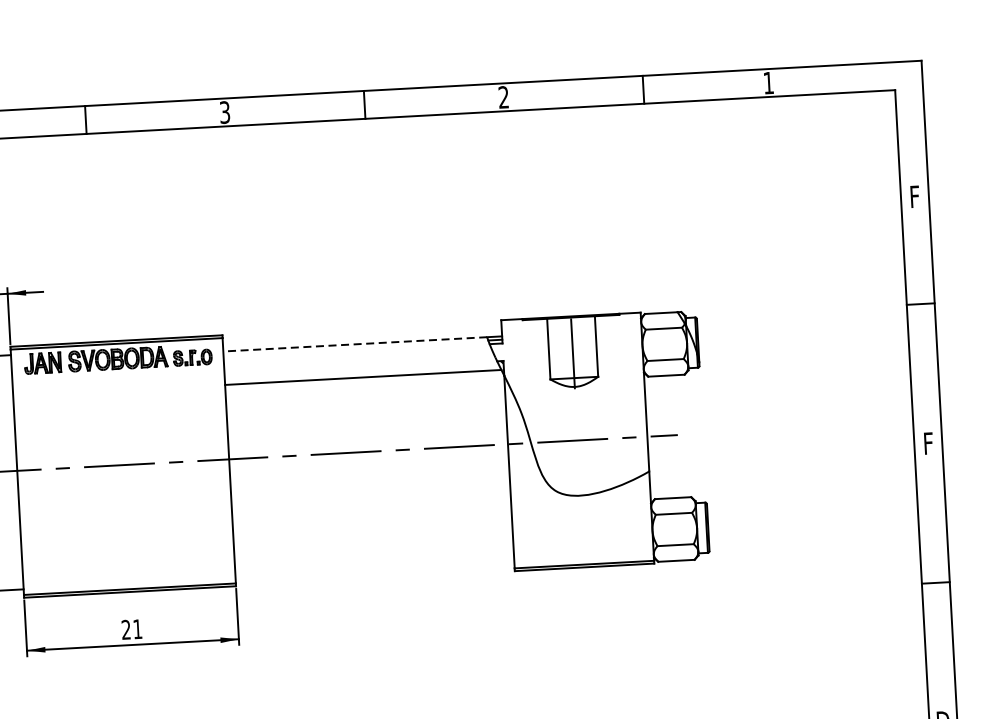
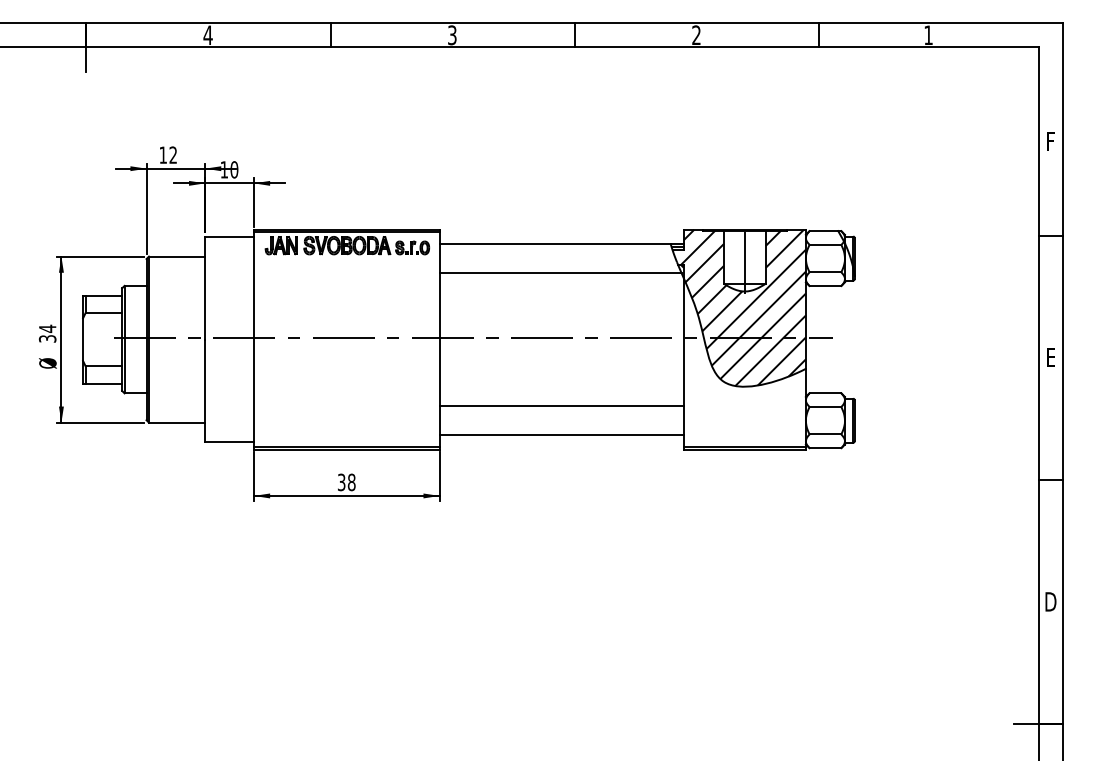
line: (355, 343) -> (555, 243), dashed -> solid
hatch: (568, 405) -> (738, 307), added
text: (927, 443) -> (1050, 357), F -> E
line: (372, 529) -> (561, 406), added
line: (374, 562) -> (561, 435), added
text: (131, 629) -> (346, 482), 21 -> 38

